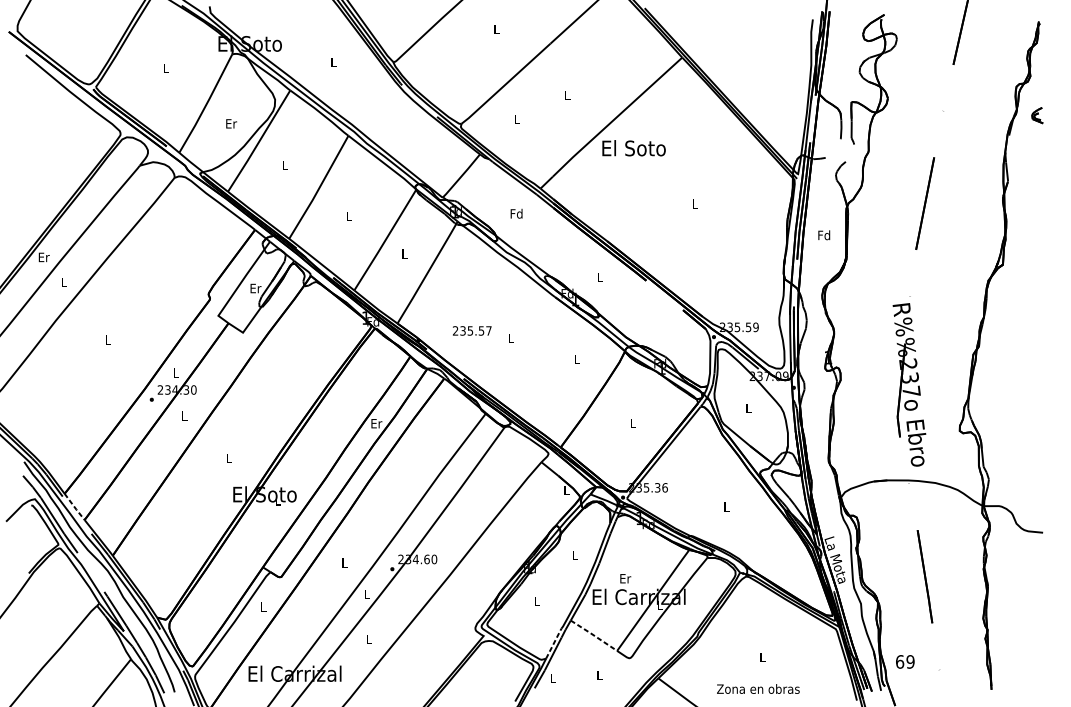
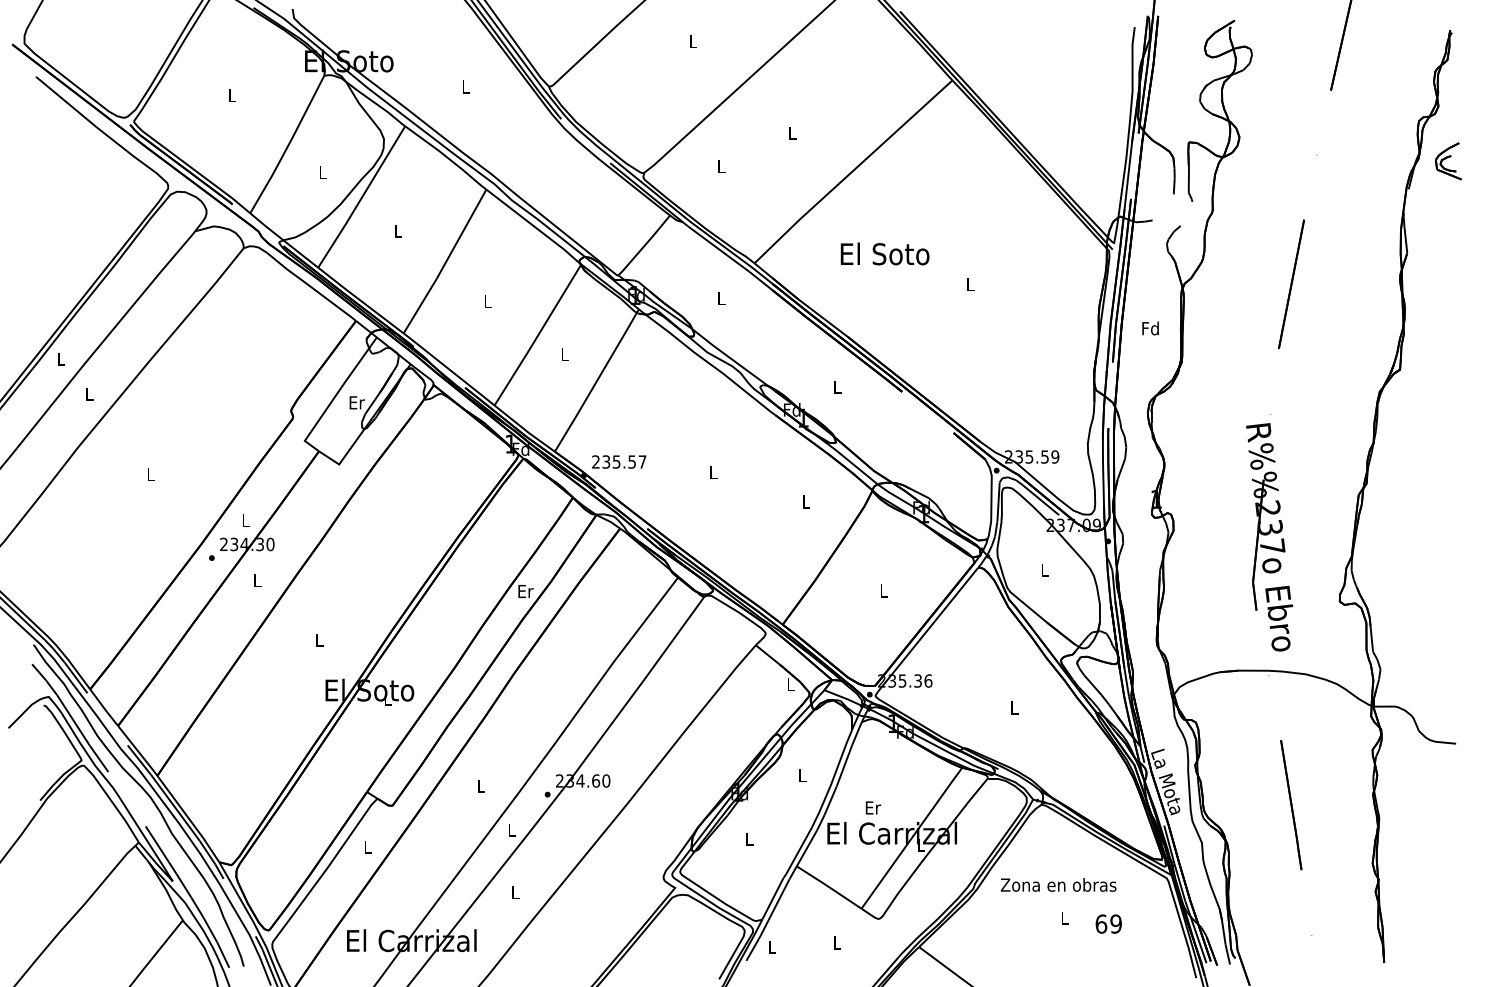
part: (1037, 115) -> (1448, 161), size x1.67
text: (231, 123) -> (322, 172), Er -> L
text: (633, 147) -> (884, 253), moved
text: (516, 213) -> (720, 298), Fd -> L
text: (44, 256) -> (61, 358), Er -> L
text: (472, 330) -> (619, 461), moved
line: (74, 507) -> (104, 708), dashed -> solid
line: (594, 635) -> (829, 887), dashed -> solid
line: (554, 643) -> (773, 898), dashed -> solid
text: (905, 661) -> (1108, 923), moved
text: (758, 688) -> (1058, 884), moved

